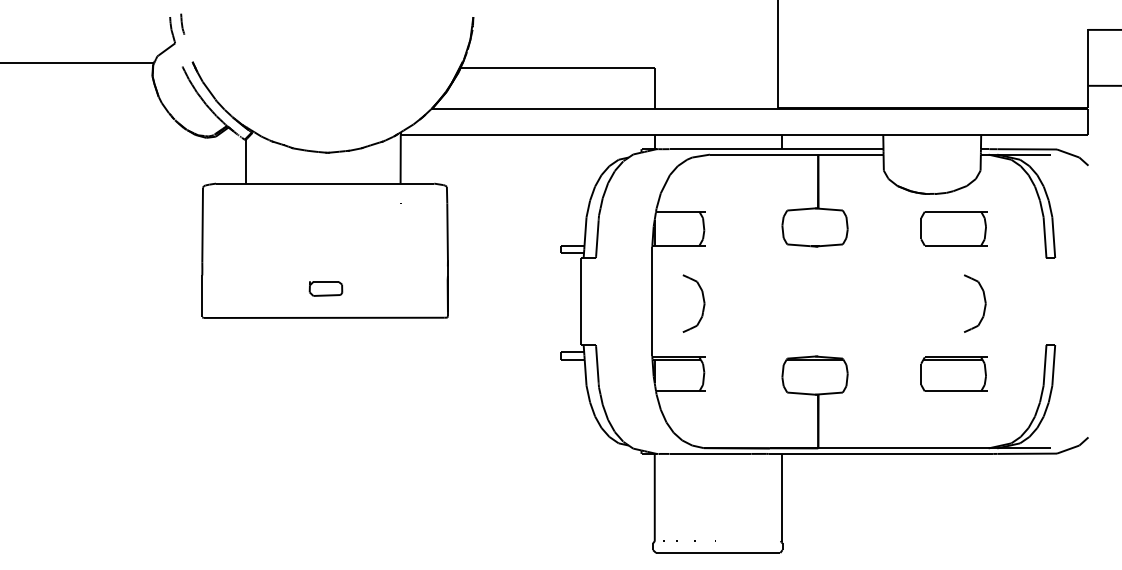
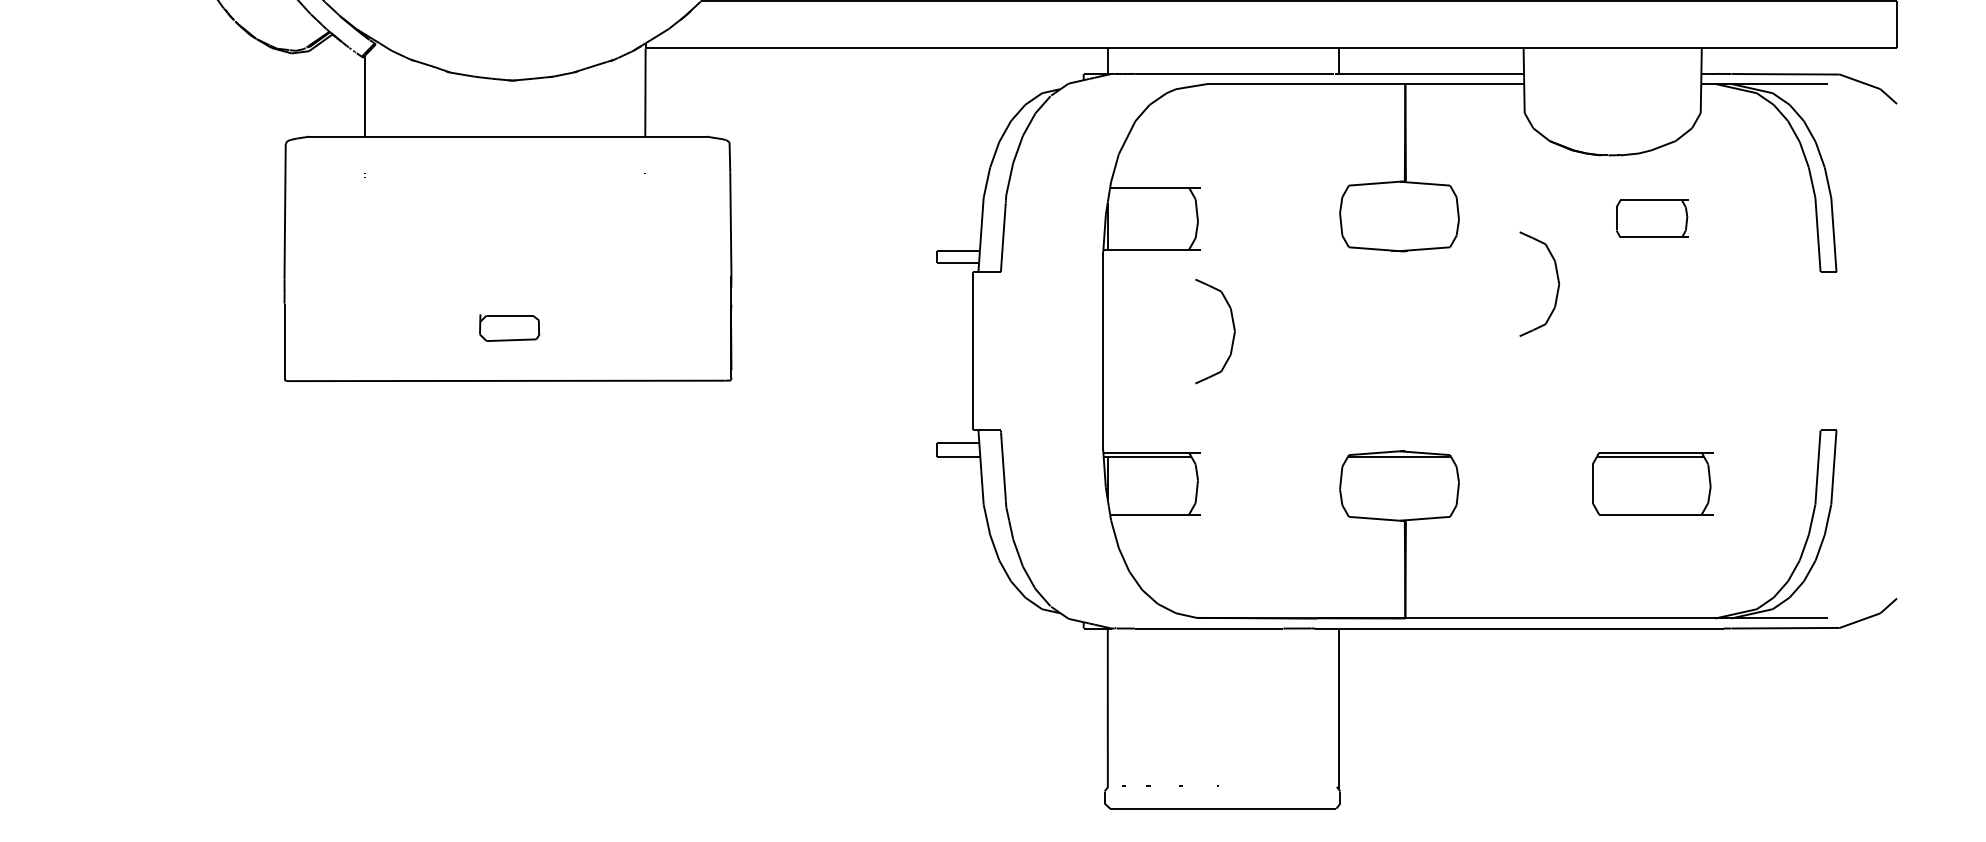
part: (953, 228) -> (1651, 218), size x0.6
part: (703, 303) -> (1232, 331), moved
part: (984, 303) -> (1556, 283), moved

